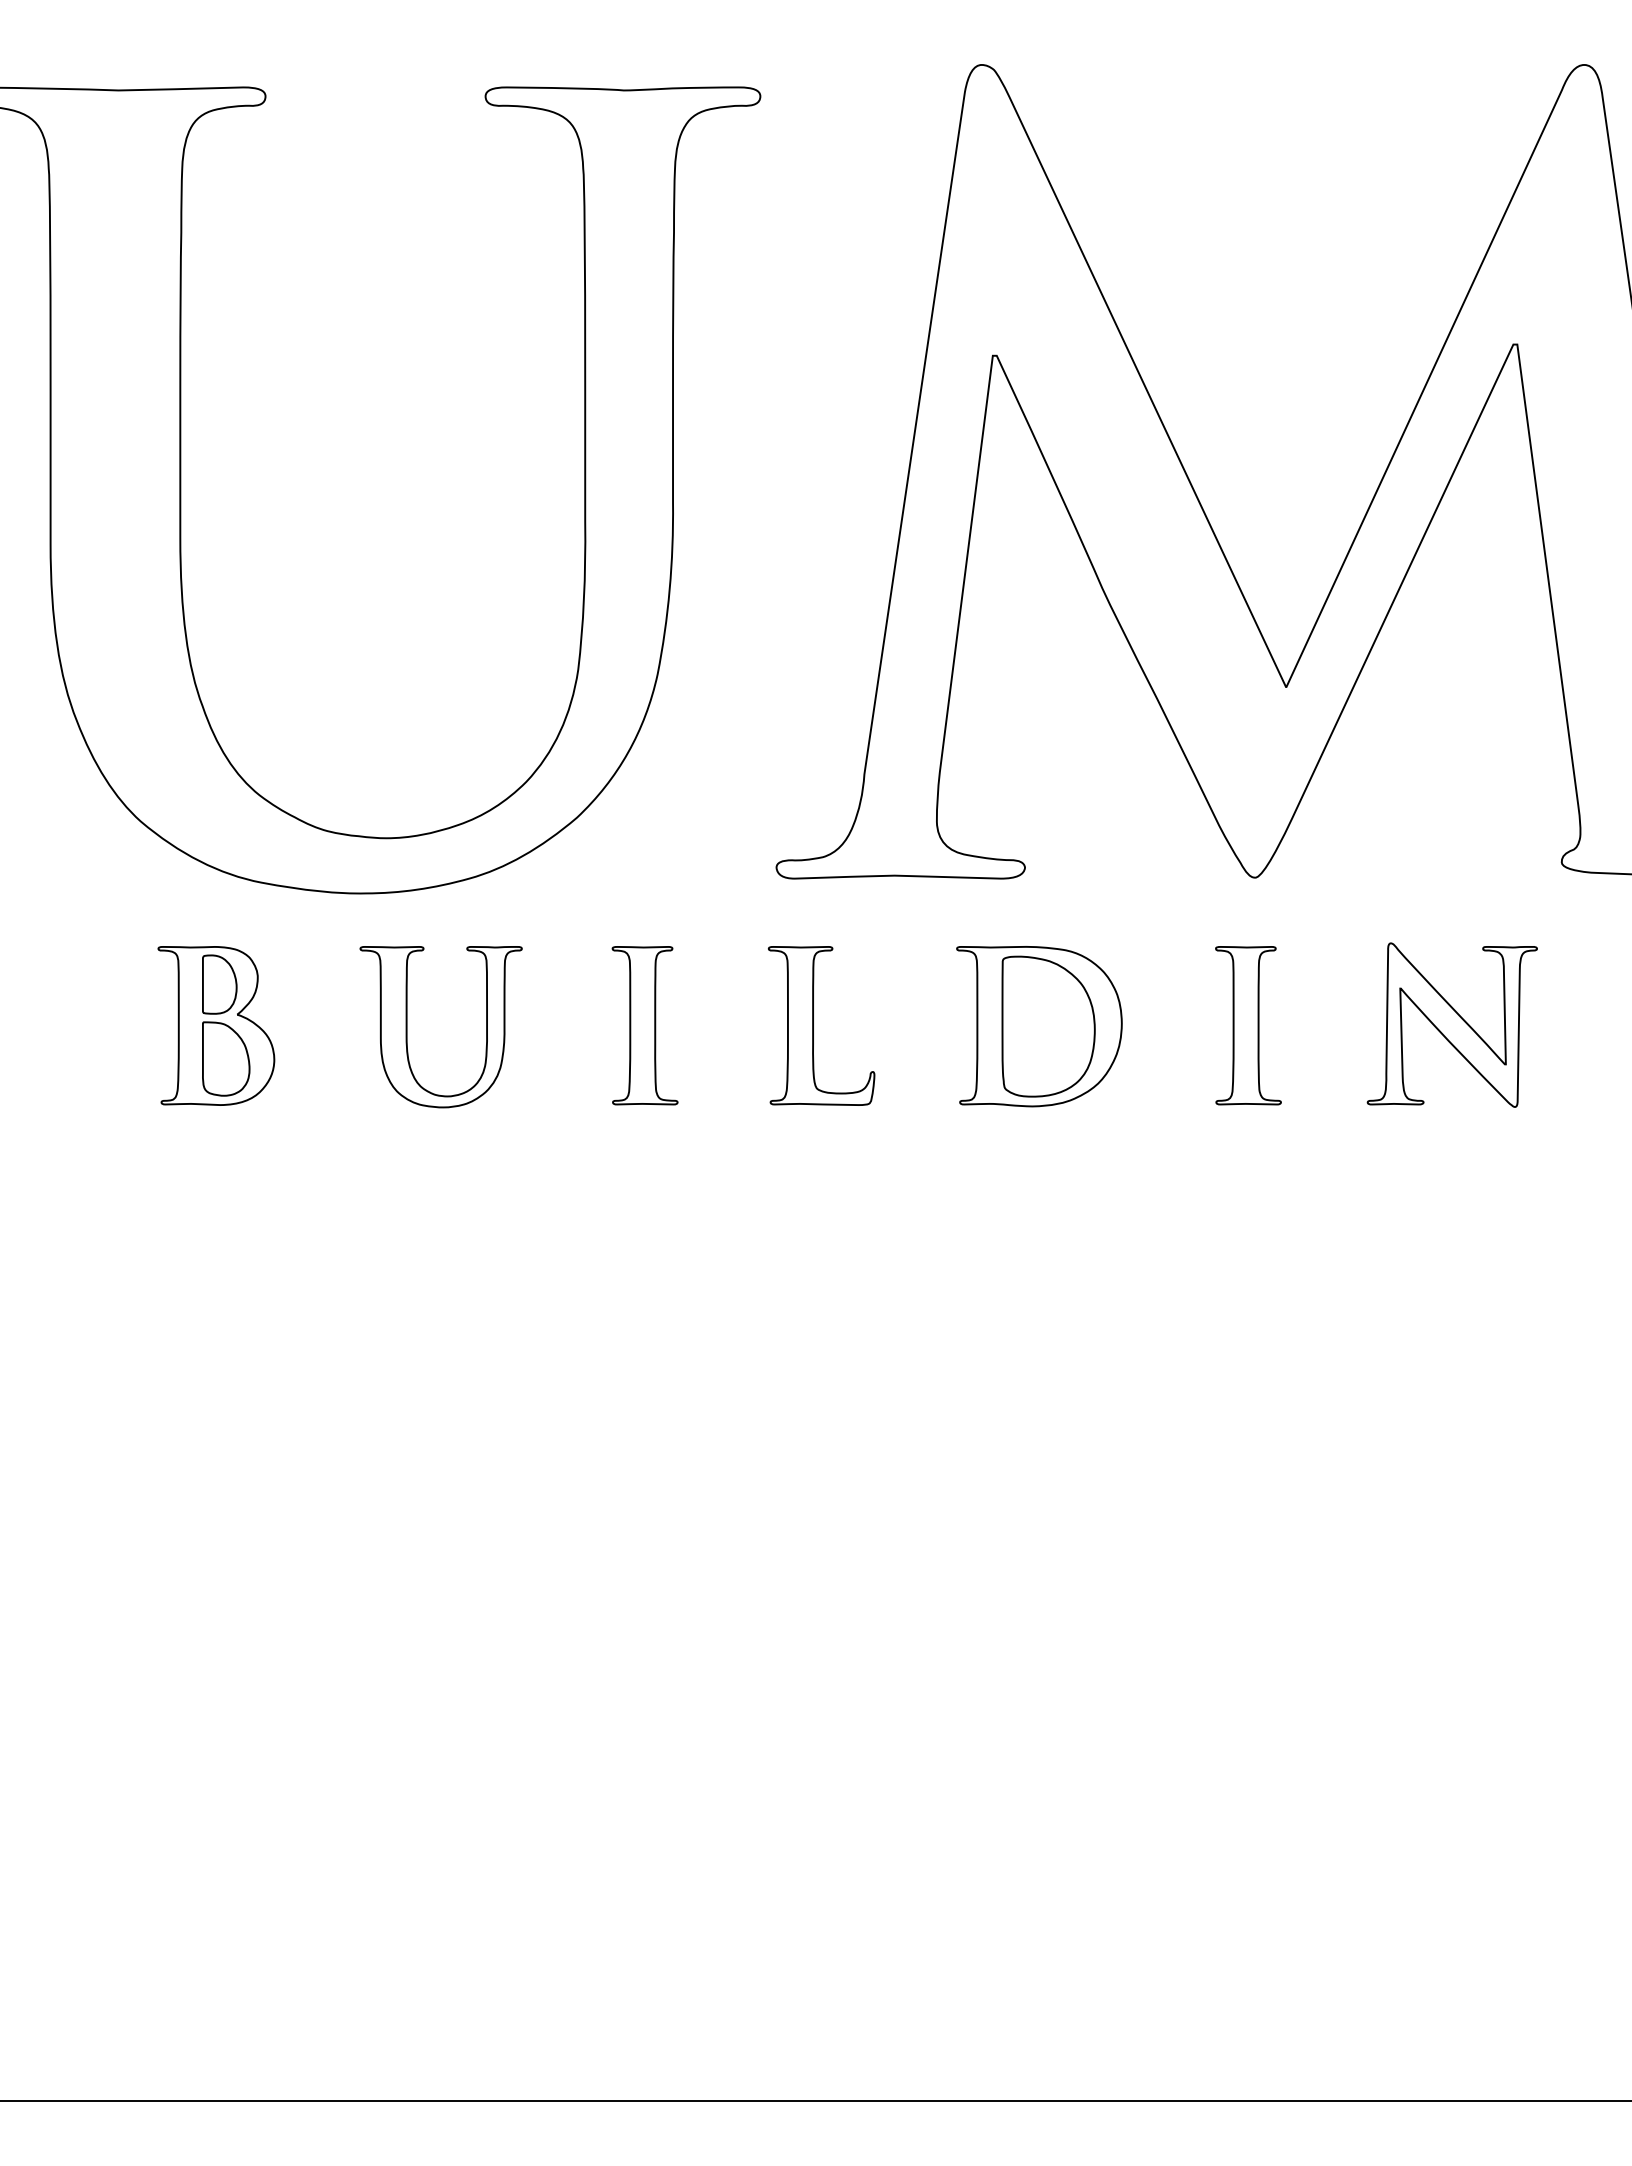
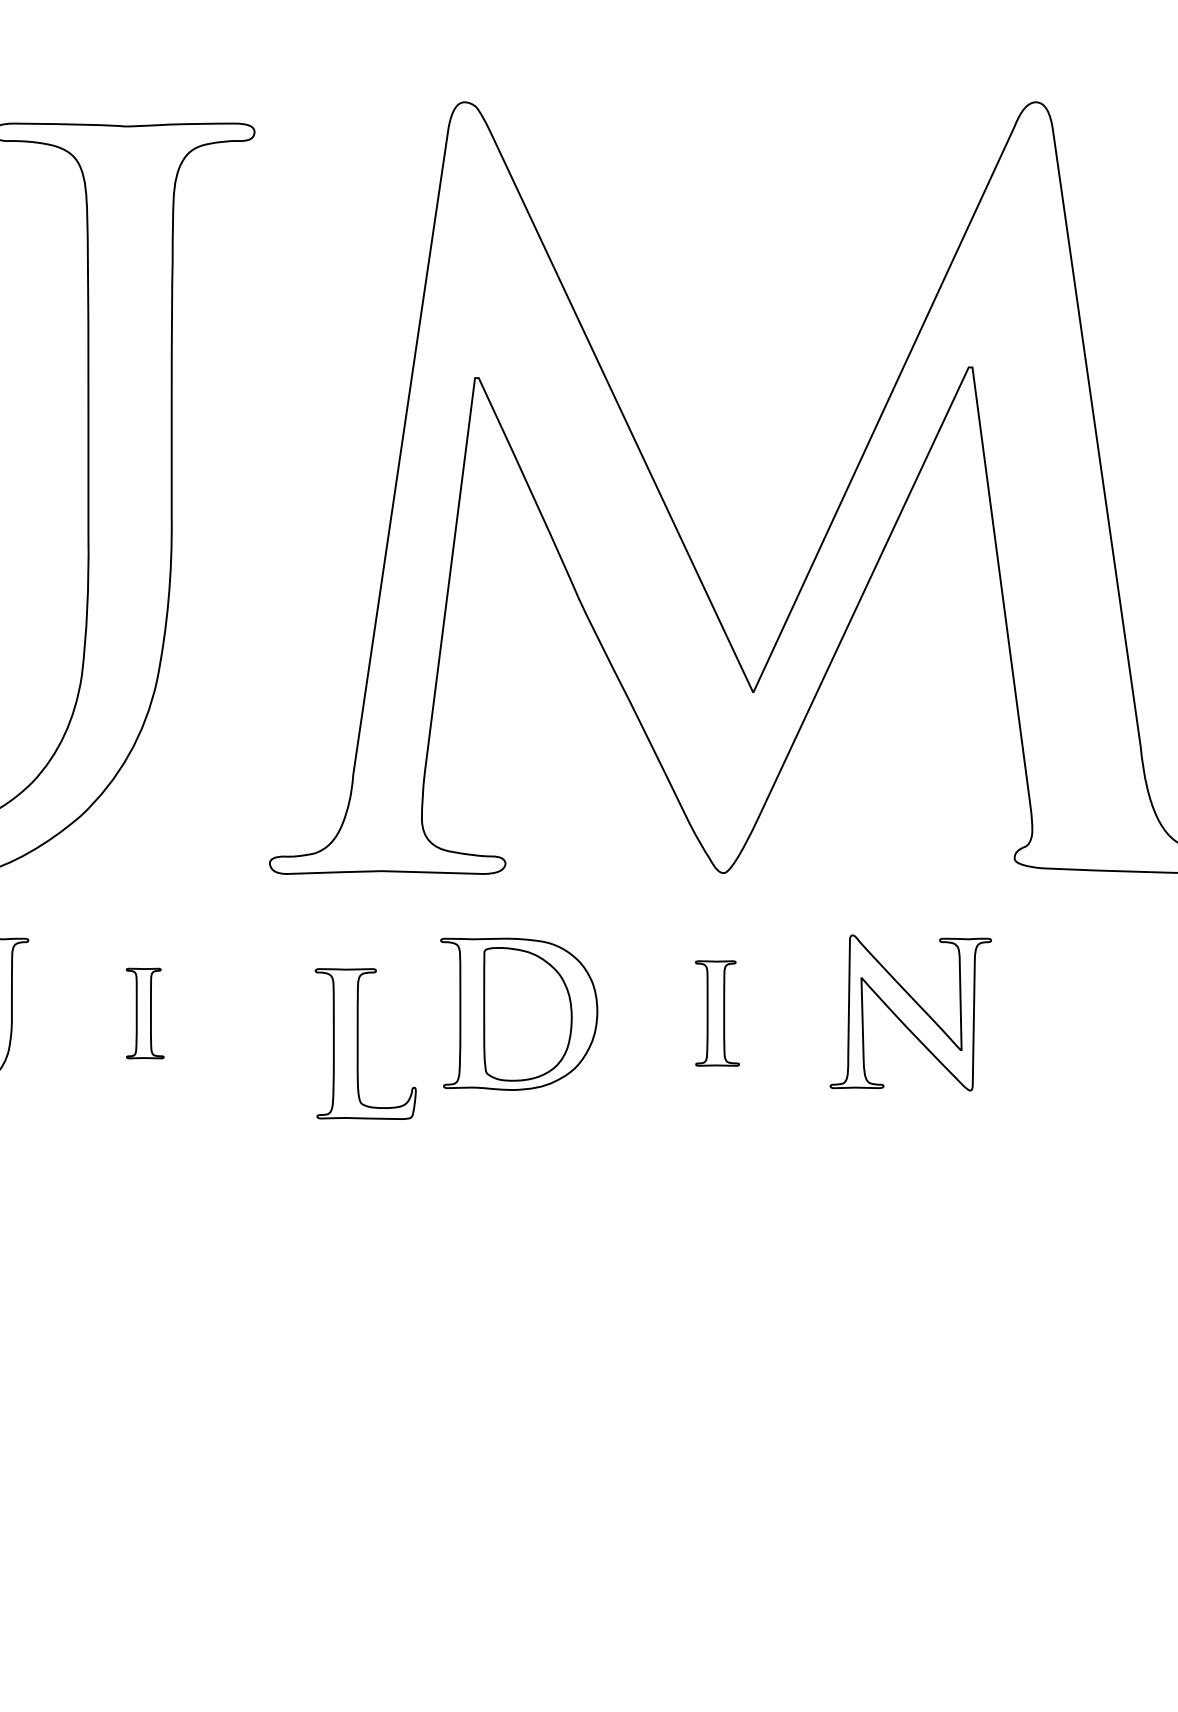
part: (644, 1025) -> (144, 1013), size x0.6
part: (813, 1025) -> (358, 1043), moved
part: (1248, 1025) -> (717, 1013), size x0.7

